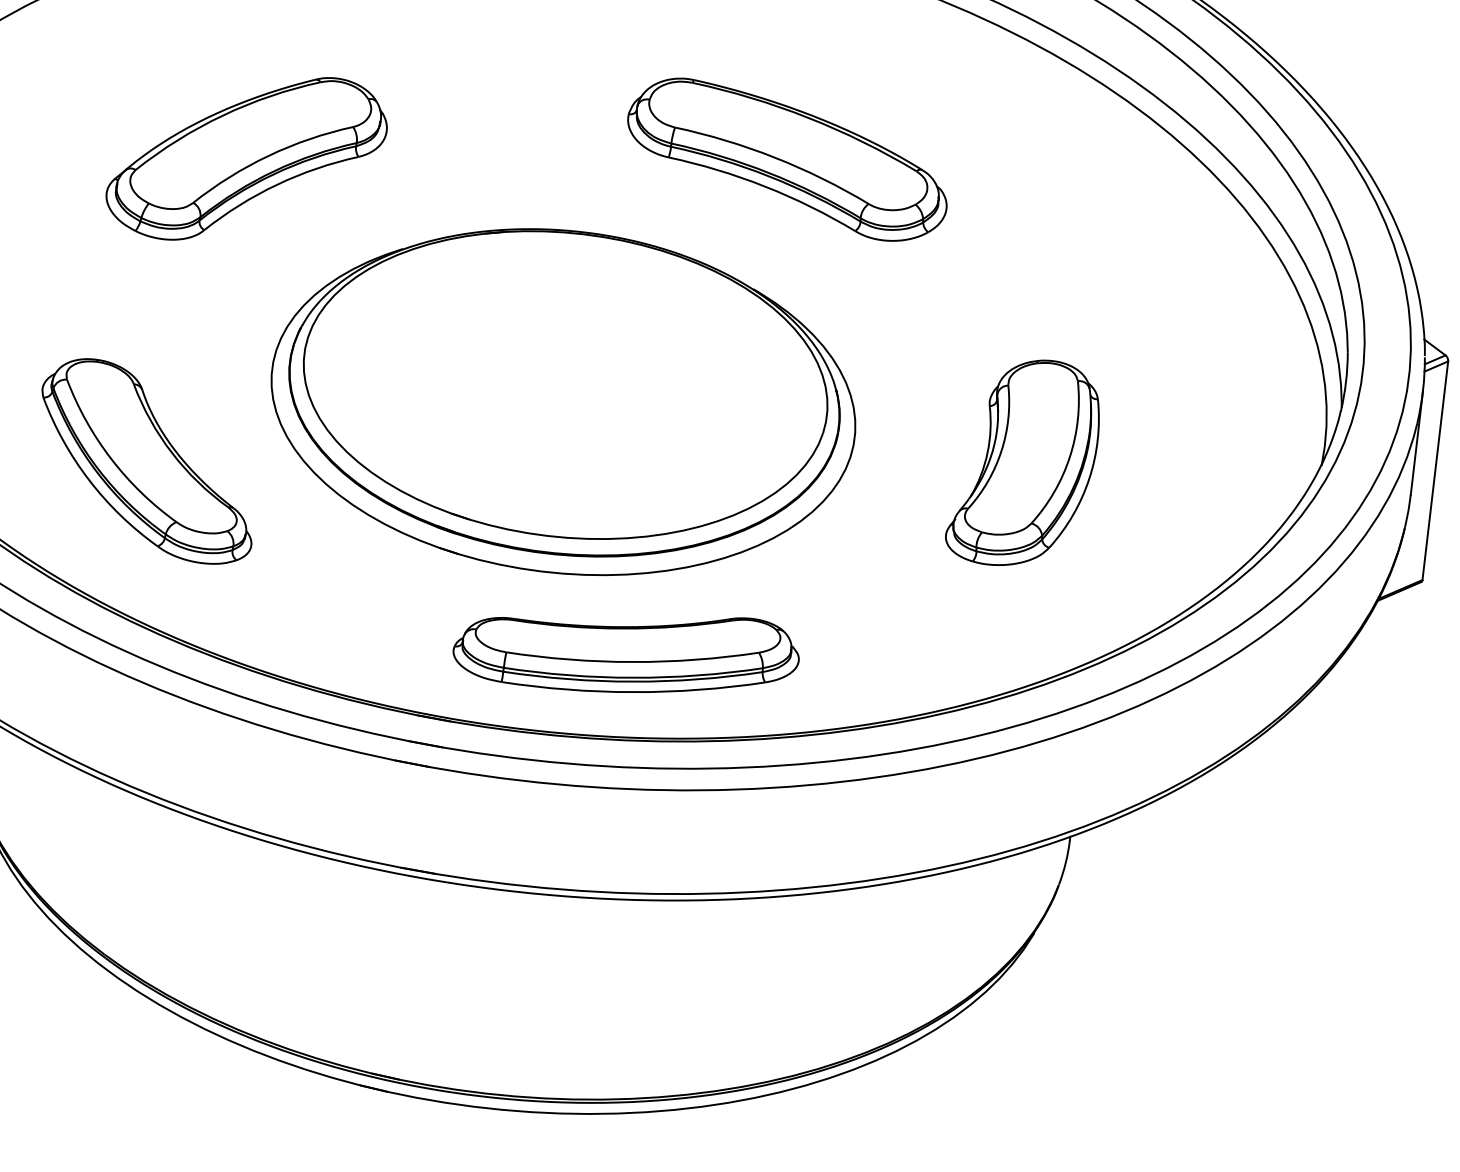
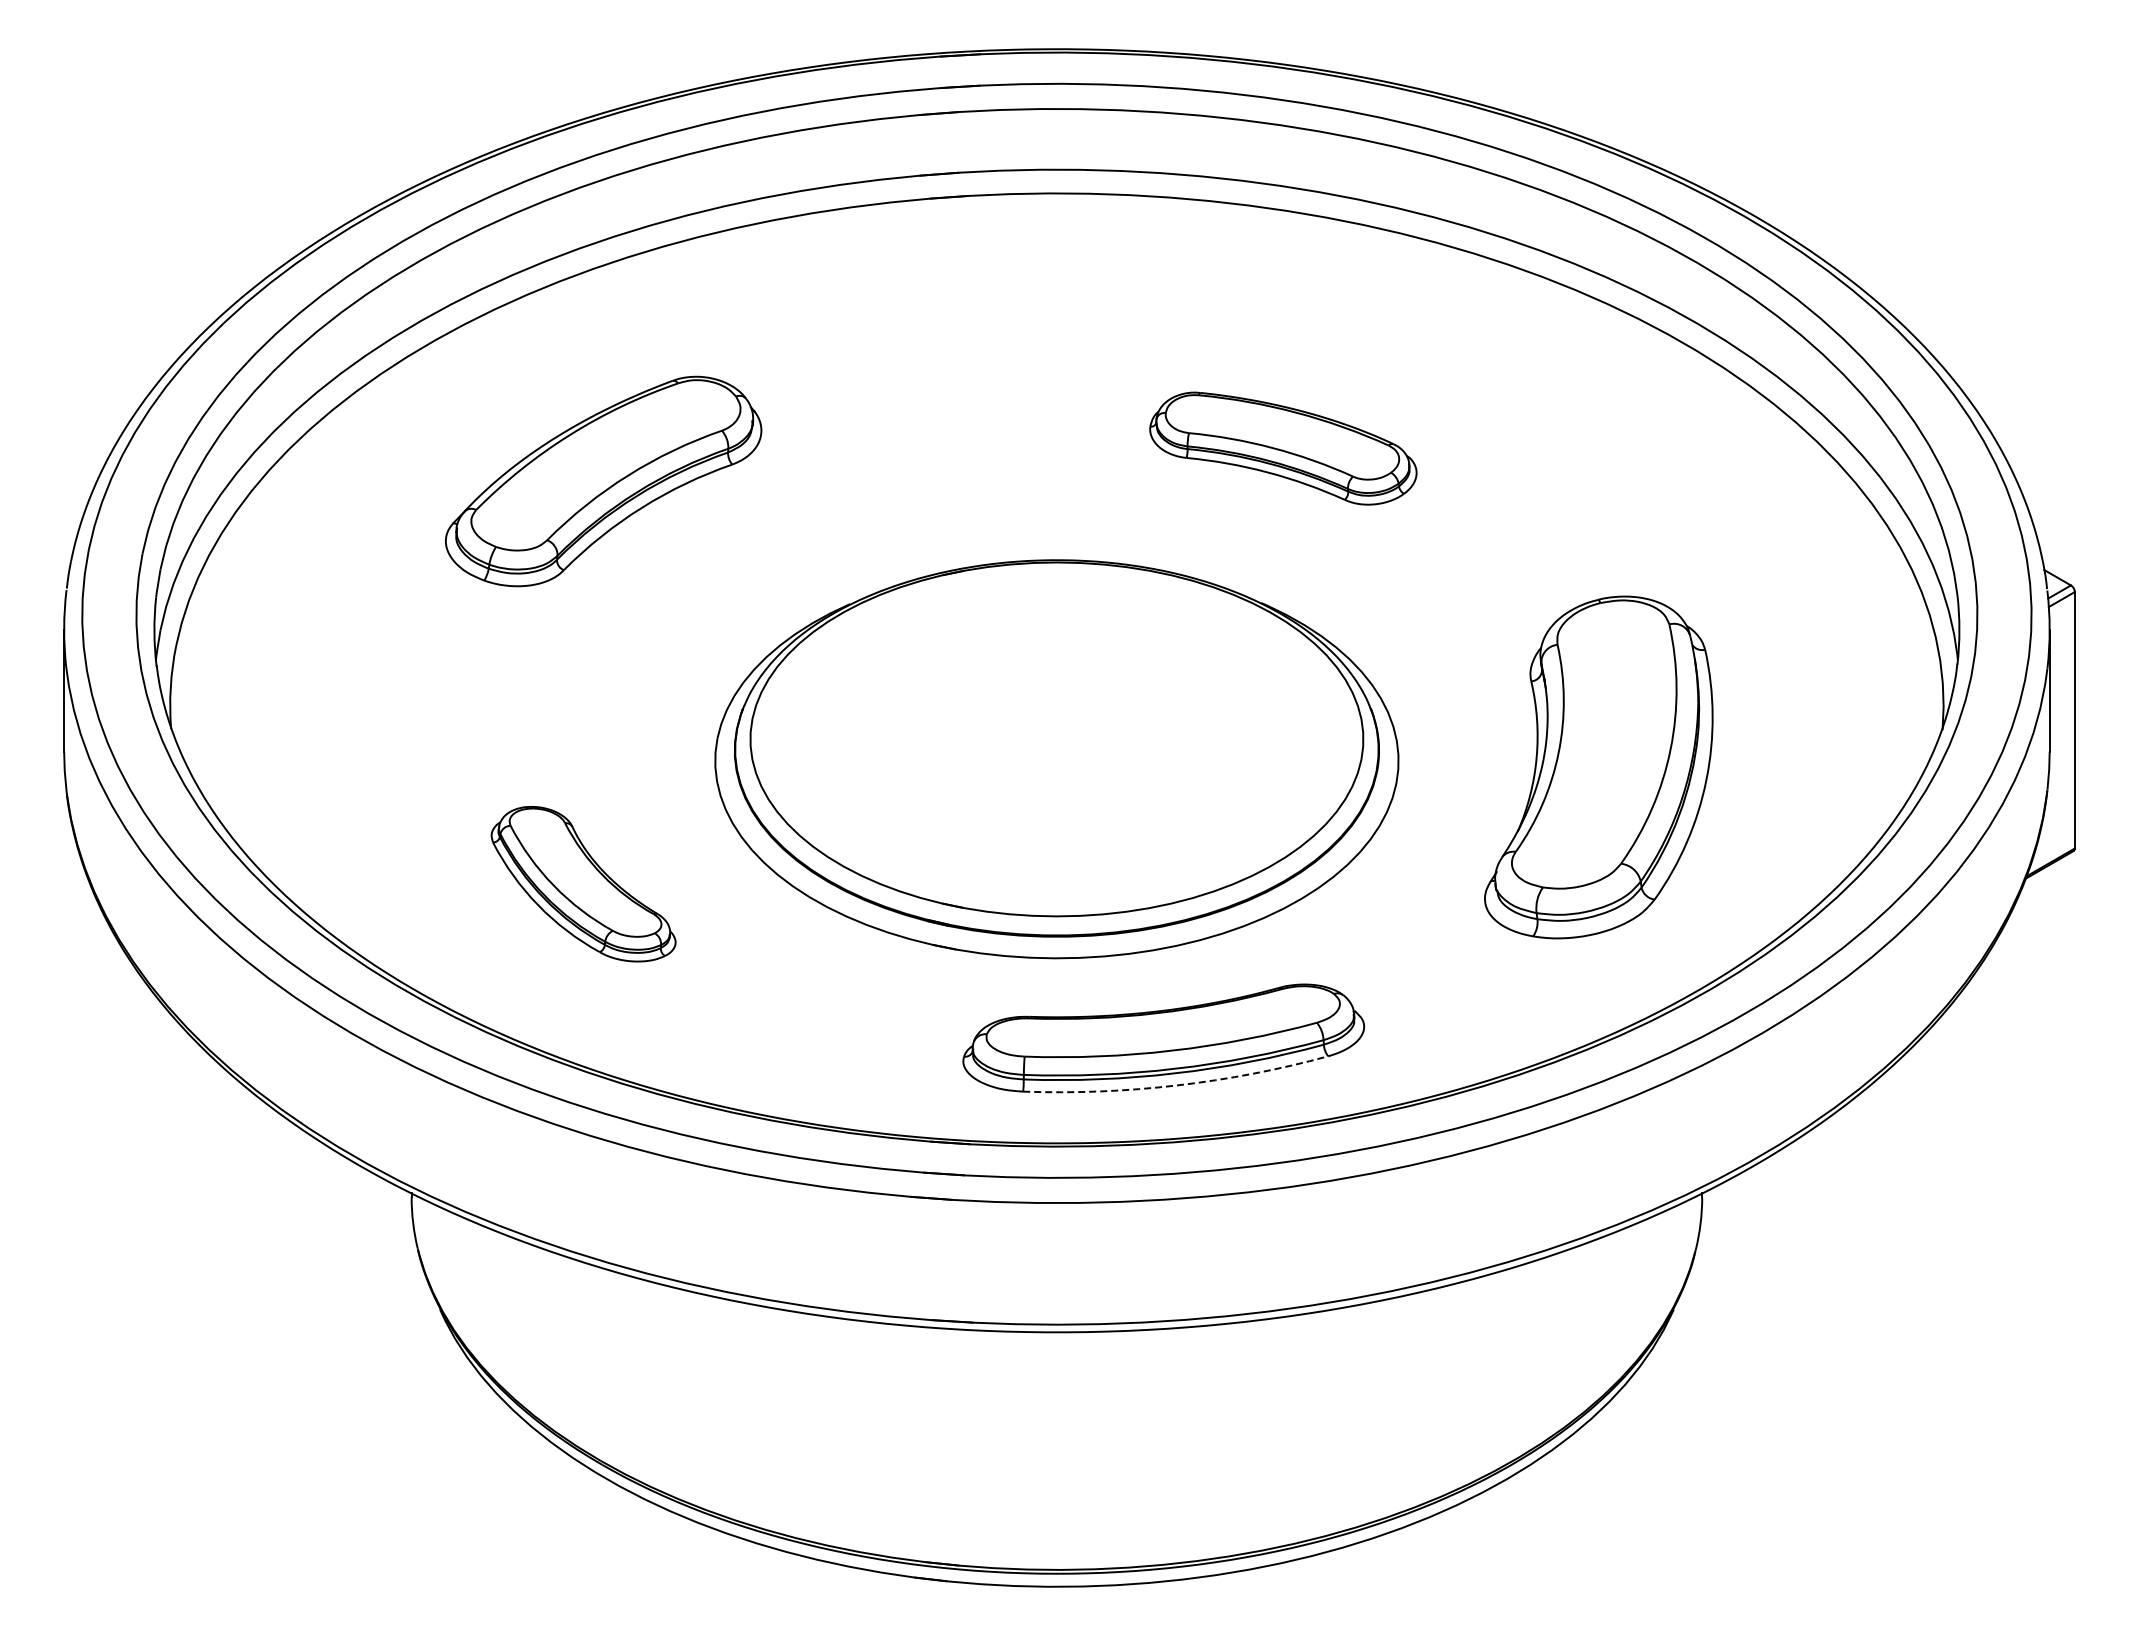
part: (247, 158) -> (603, 481), moved
part: (787, 159) -> (1283, 448), size x0.7
part: (147, 460) -> (583, 883), size x0.7
part: (1024, 463) -> (1598, 767), size x1.4
arc: (633, 692) -> (1177, 1085), solid -> dashed

